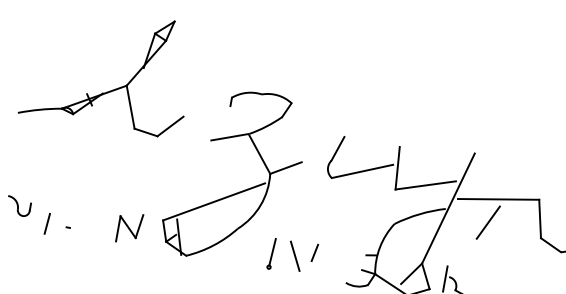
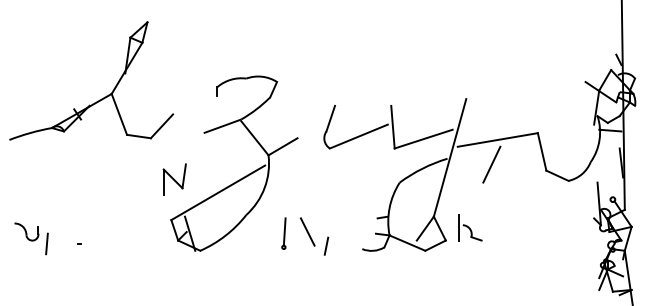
line: (46, 223) -> (46, 243), moved
part: (129, 227) -> (174, 179), moved
line: (315, 252) -> (326, 245), moved

